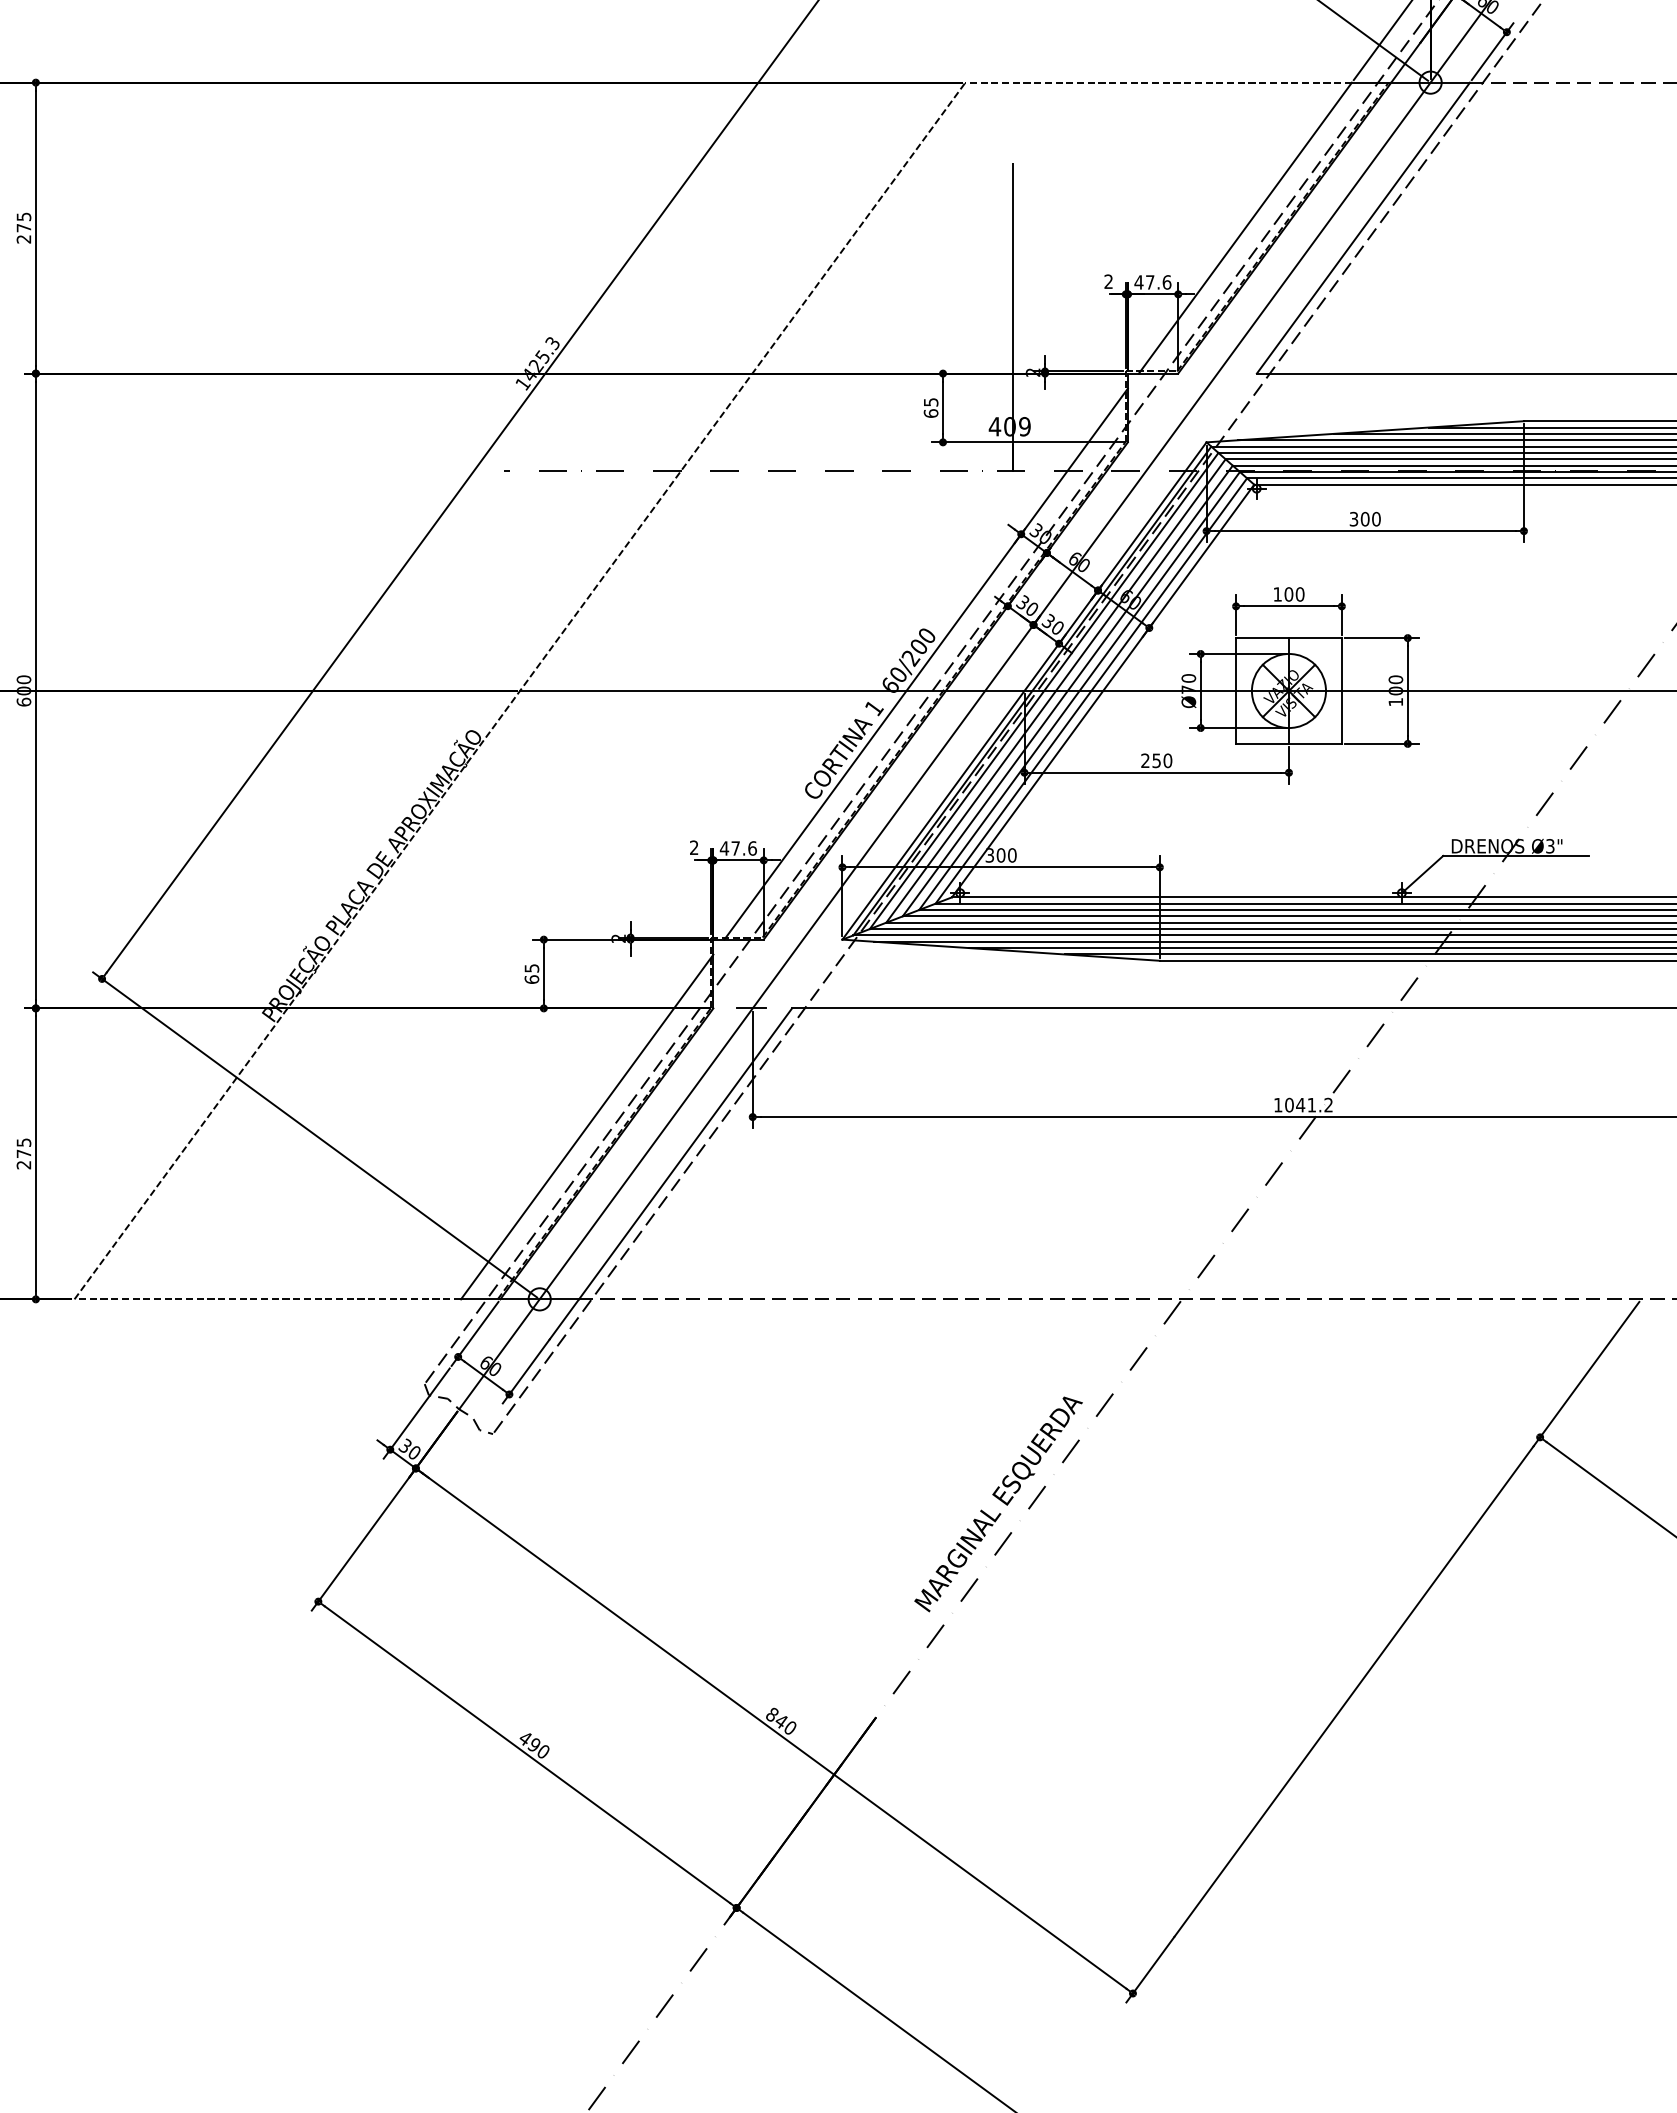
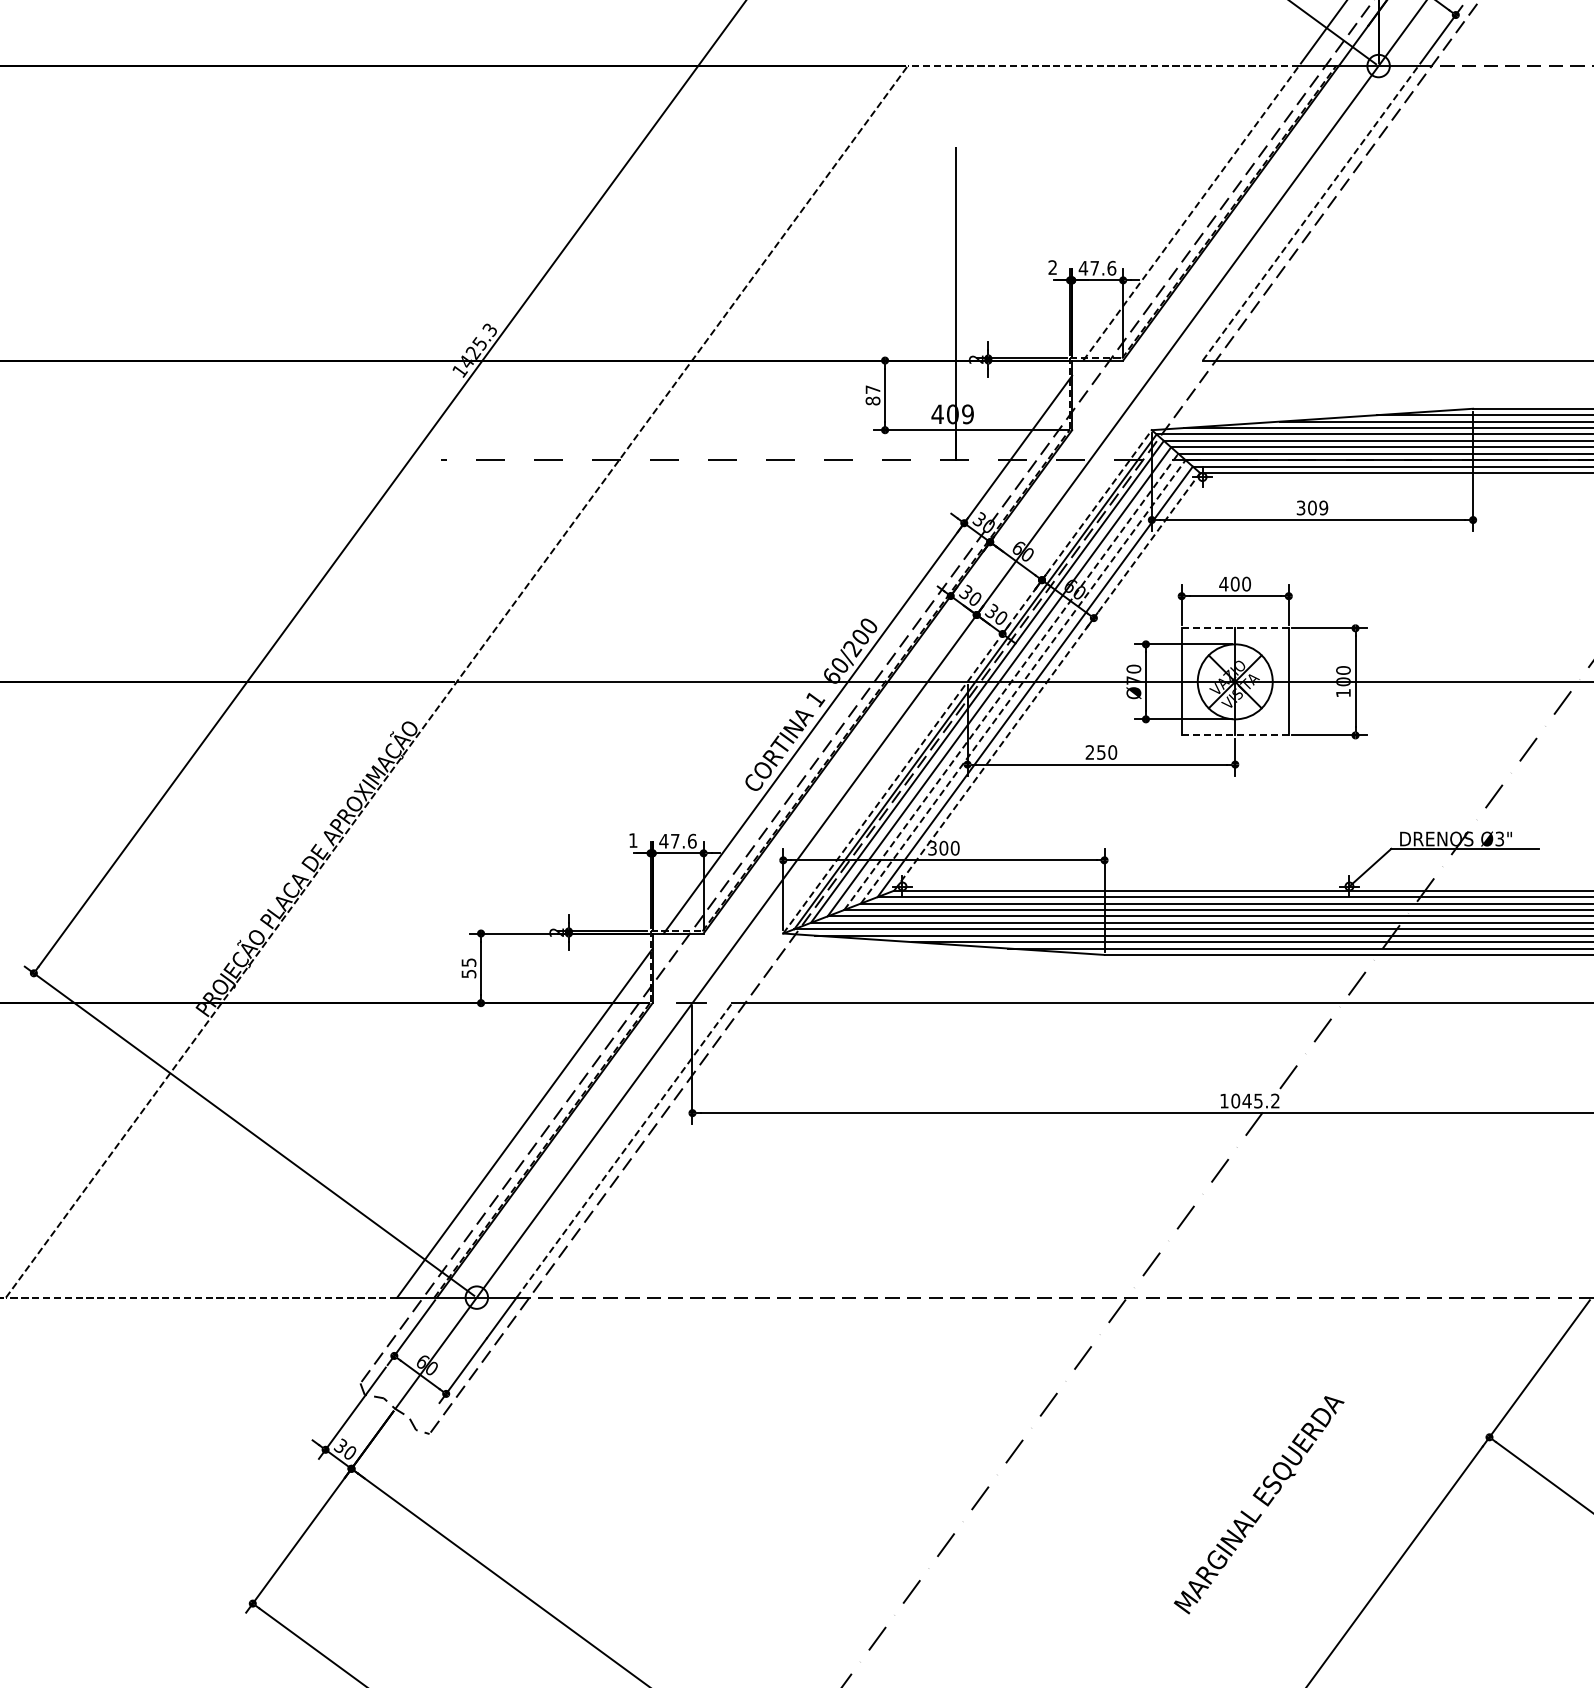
line: (1245, 227) -> (1191, 212), solid -> dashed
line: (1363, 227) -> (1310, 212), solid -> dashed
text: (930, 407) -> (872, 394), 65 -> 87
text: (1376, 519) -> (1323, 508), 300 -> 309
text: (1277, 594) -> (1223, 584), 100 -> 400
line: (1288, 638) -> (1234, 628), solid -> dashed
line: (1024, 690) -> (967, 681), solid -> dashed
line: (1068, 690) -> (1012, 681), solid -> dashed
line: (1079, 690) -> (1023, 681), solid -> dashed
line: (1103, 691) -> (1047, 682), solid -> dashed
line: (1288, 743) -> (1234, 734), solid -> dashed
text: (694, 847) -> (633, 840), 2 -> 1
text: (531, 979) -> (468, 973), 65 -> 55
text: (1311, 1105) -> (1258, 1101), 1041.2 -> 1045.2
line: (685, 1153) -> (624, 1149), solid -> dashed
text: (998, 1504) -> (1259, 1505), moved

